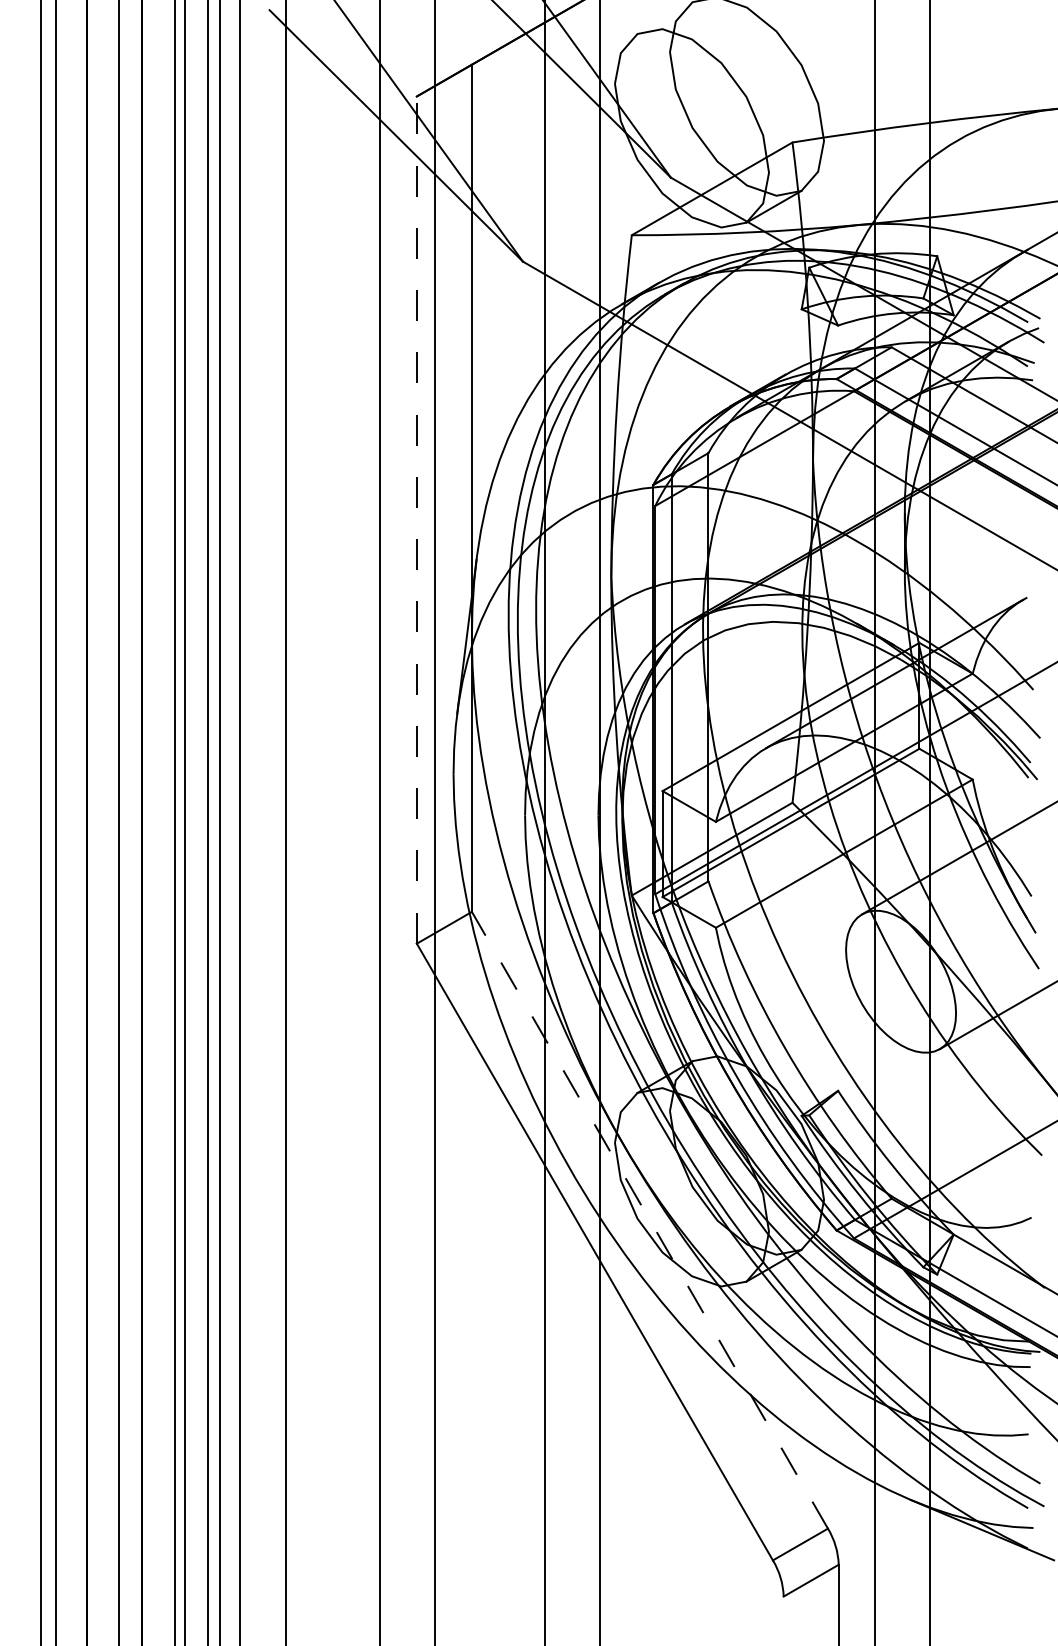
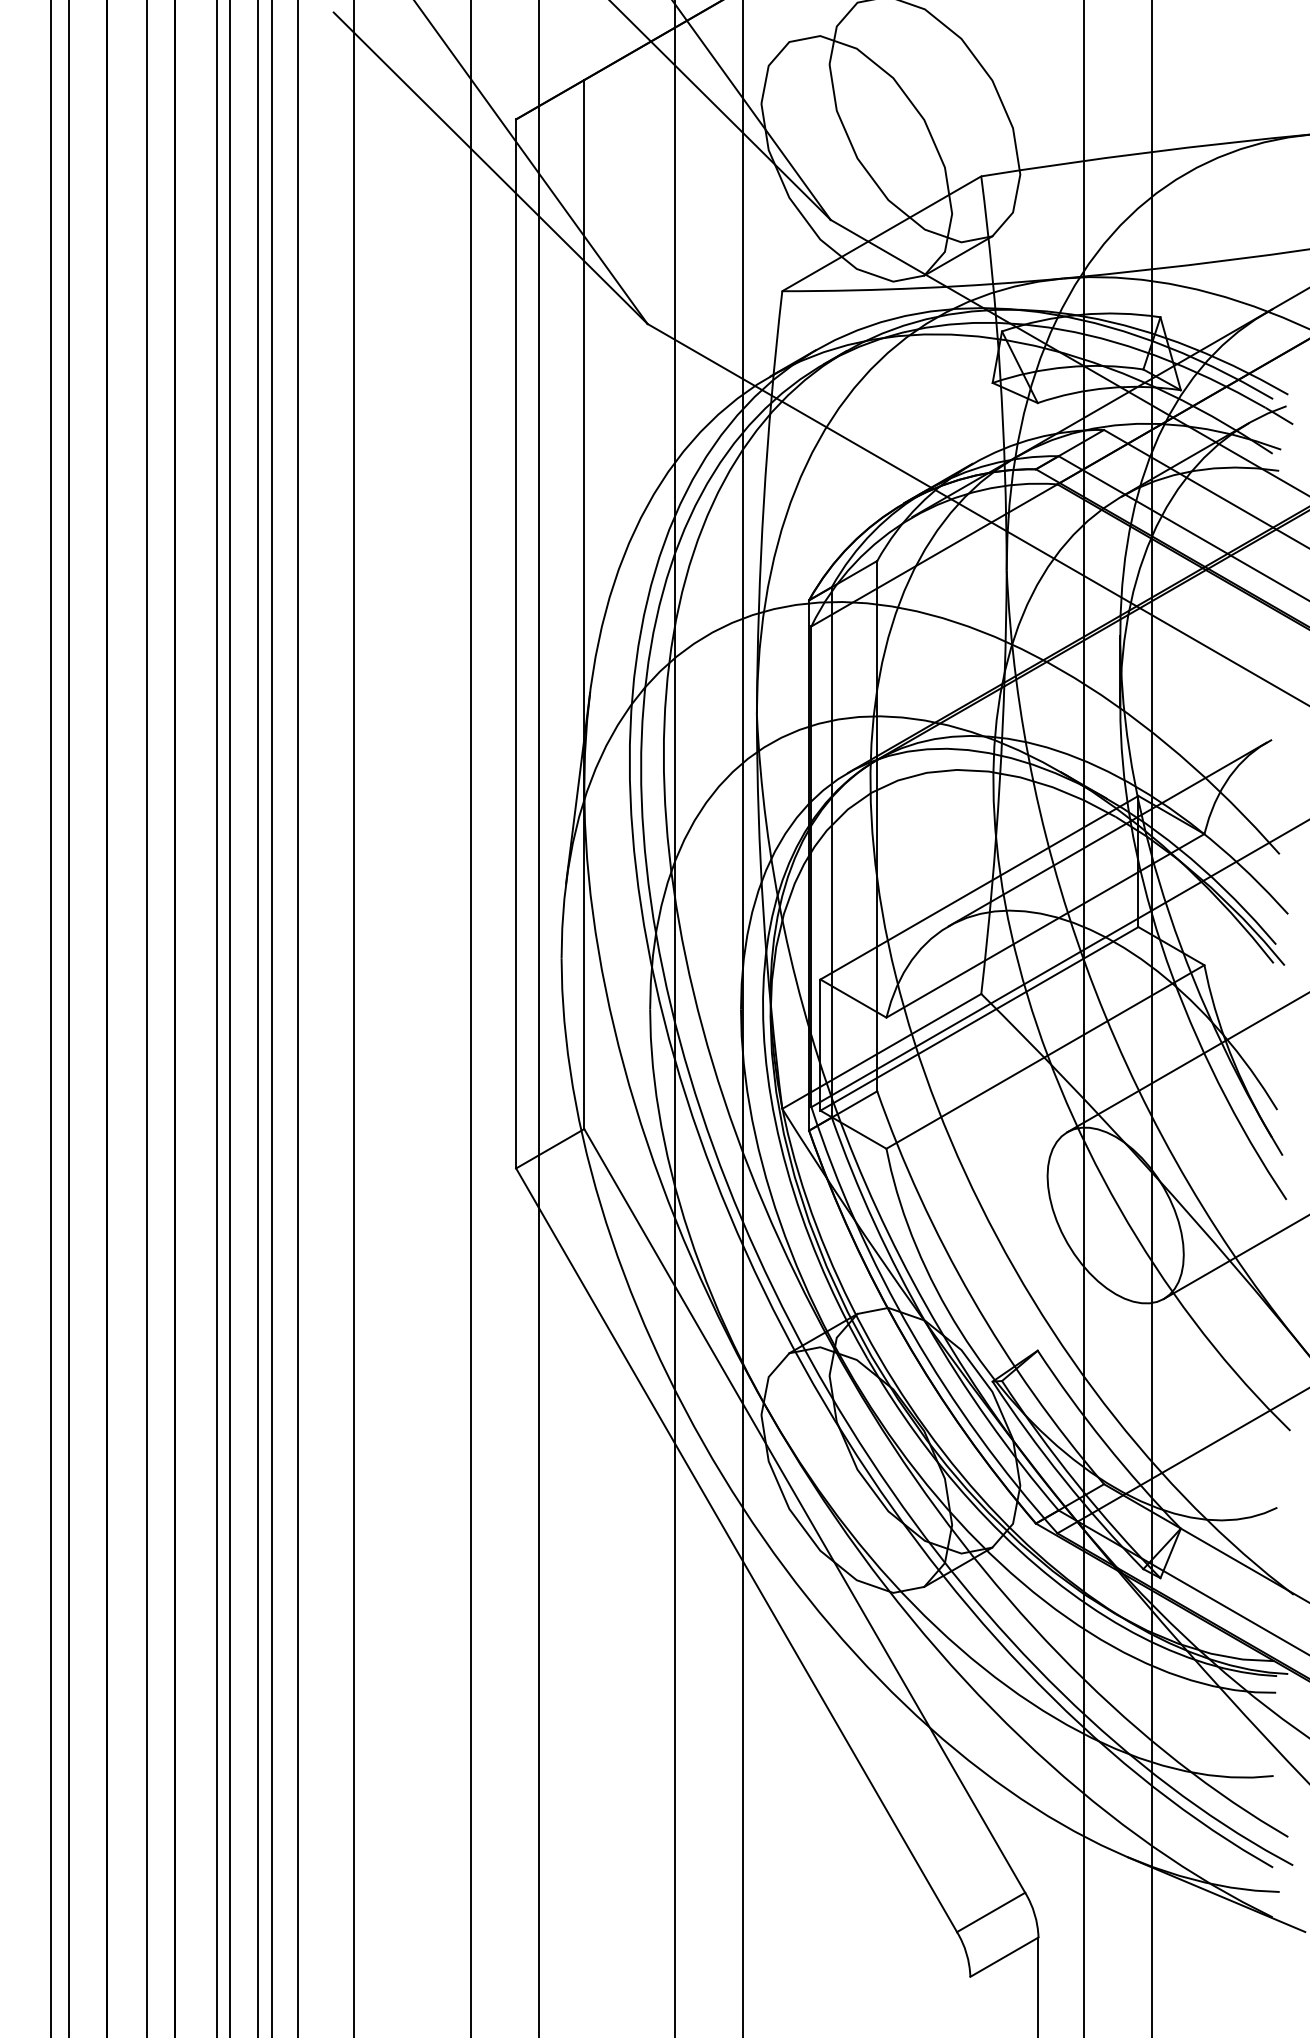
line: (417, 519) -> (516, 643), dashed -> solid
line: (649, 1219) -> (804, 1510), dashed -> solid

